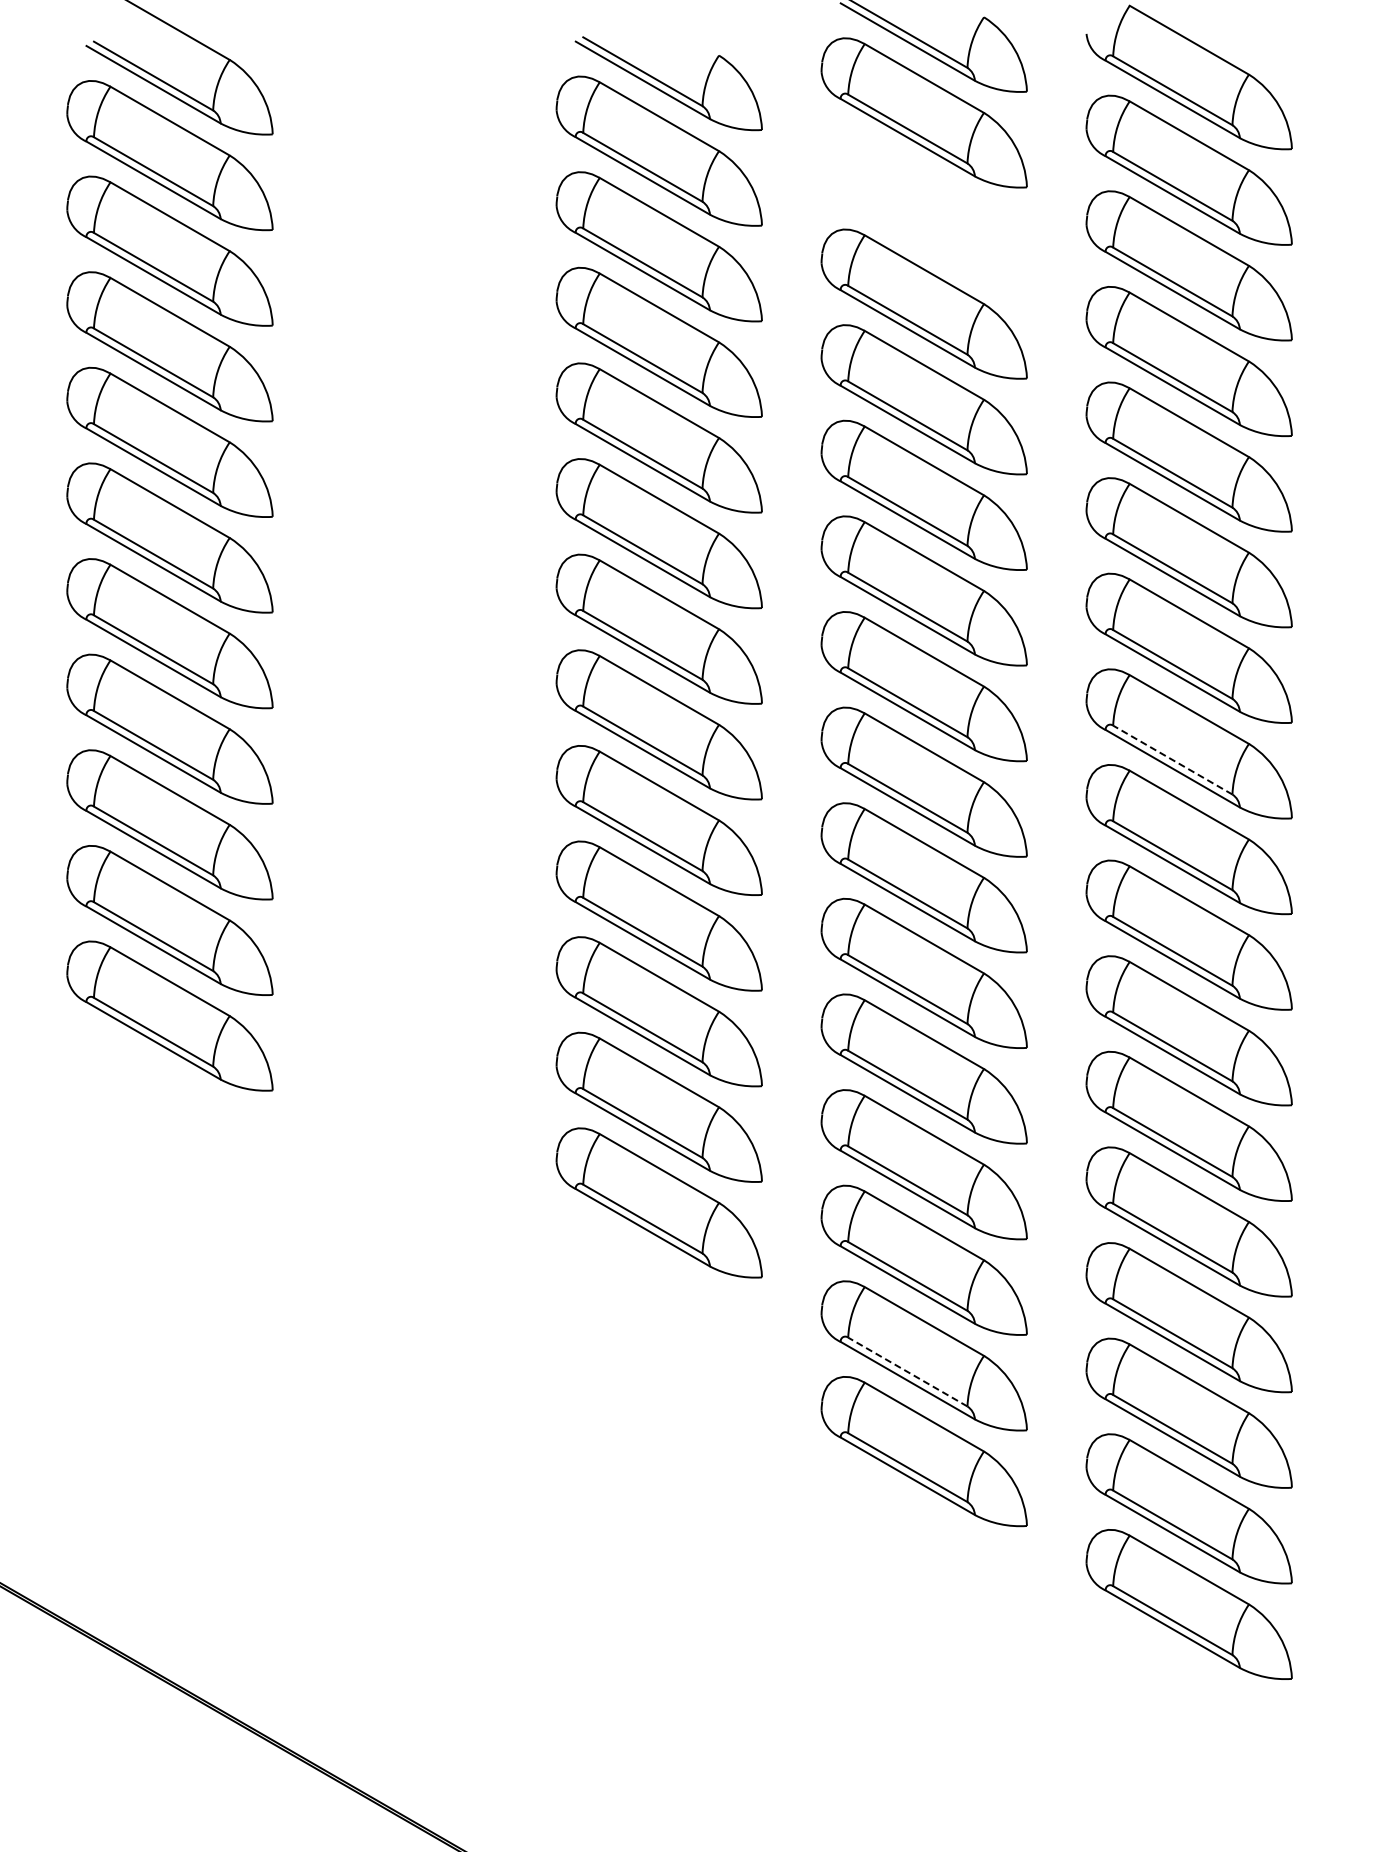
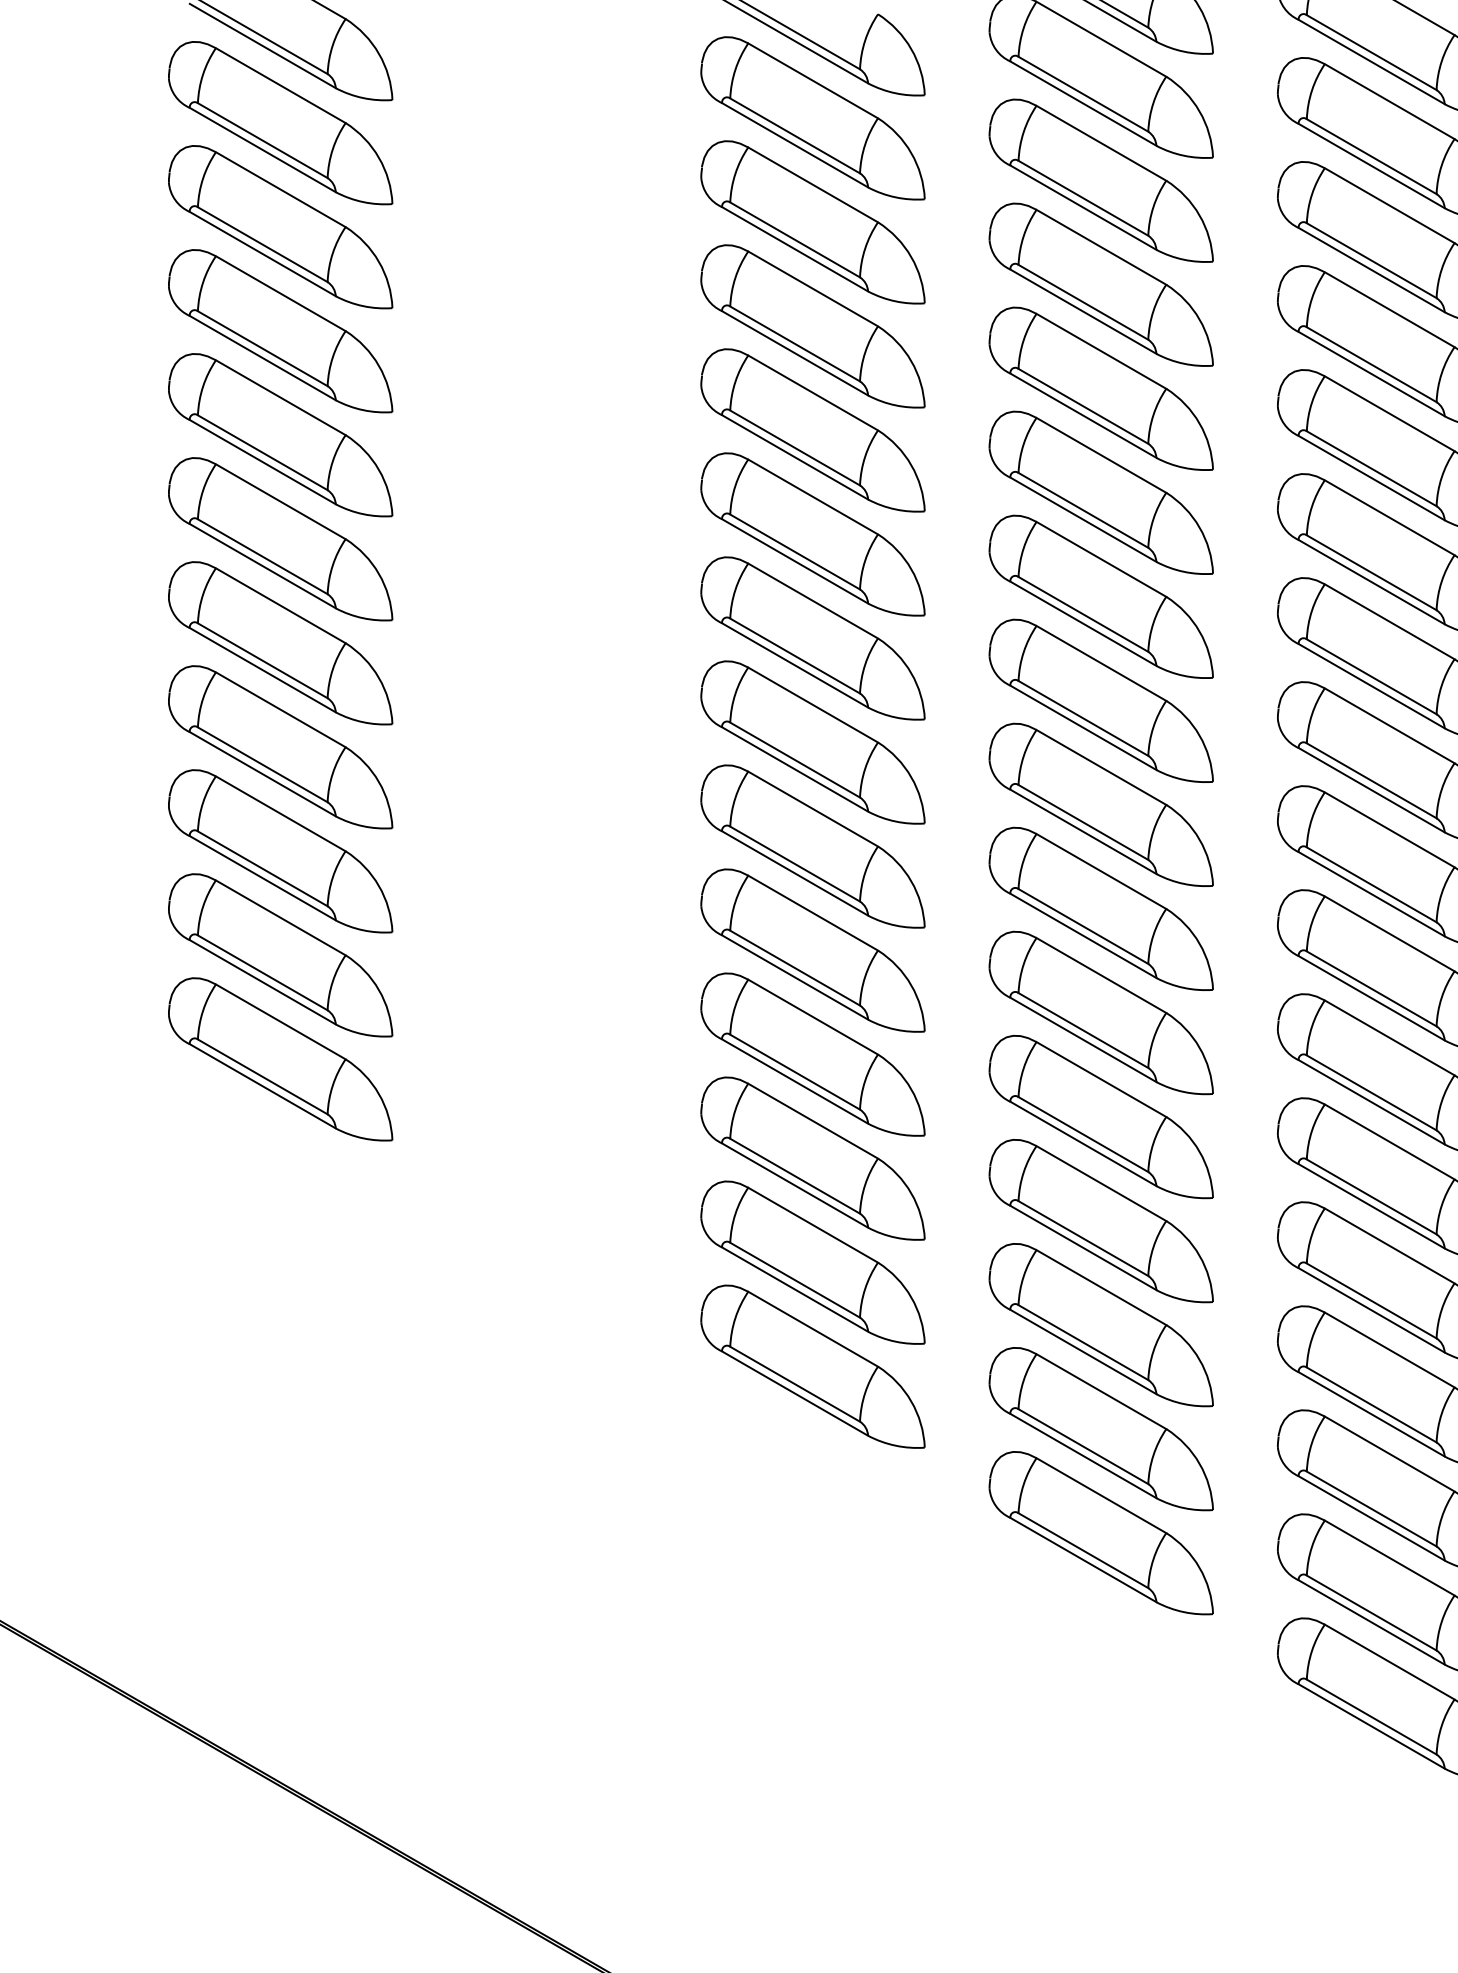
part: (923, 208) -> (1100, 180), added
line: (1172, 760) -> (1371, 781), dashed -> solid
part: (658, 1298) -> (812, 1366), added
line: (907, 1372) -> (1083, 1447), dashed -> solid

